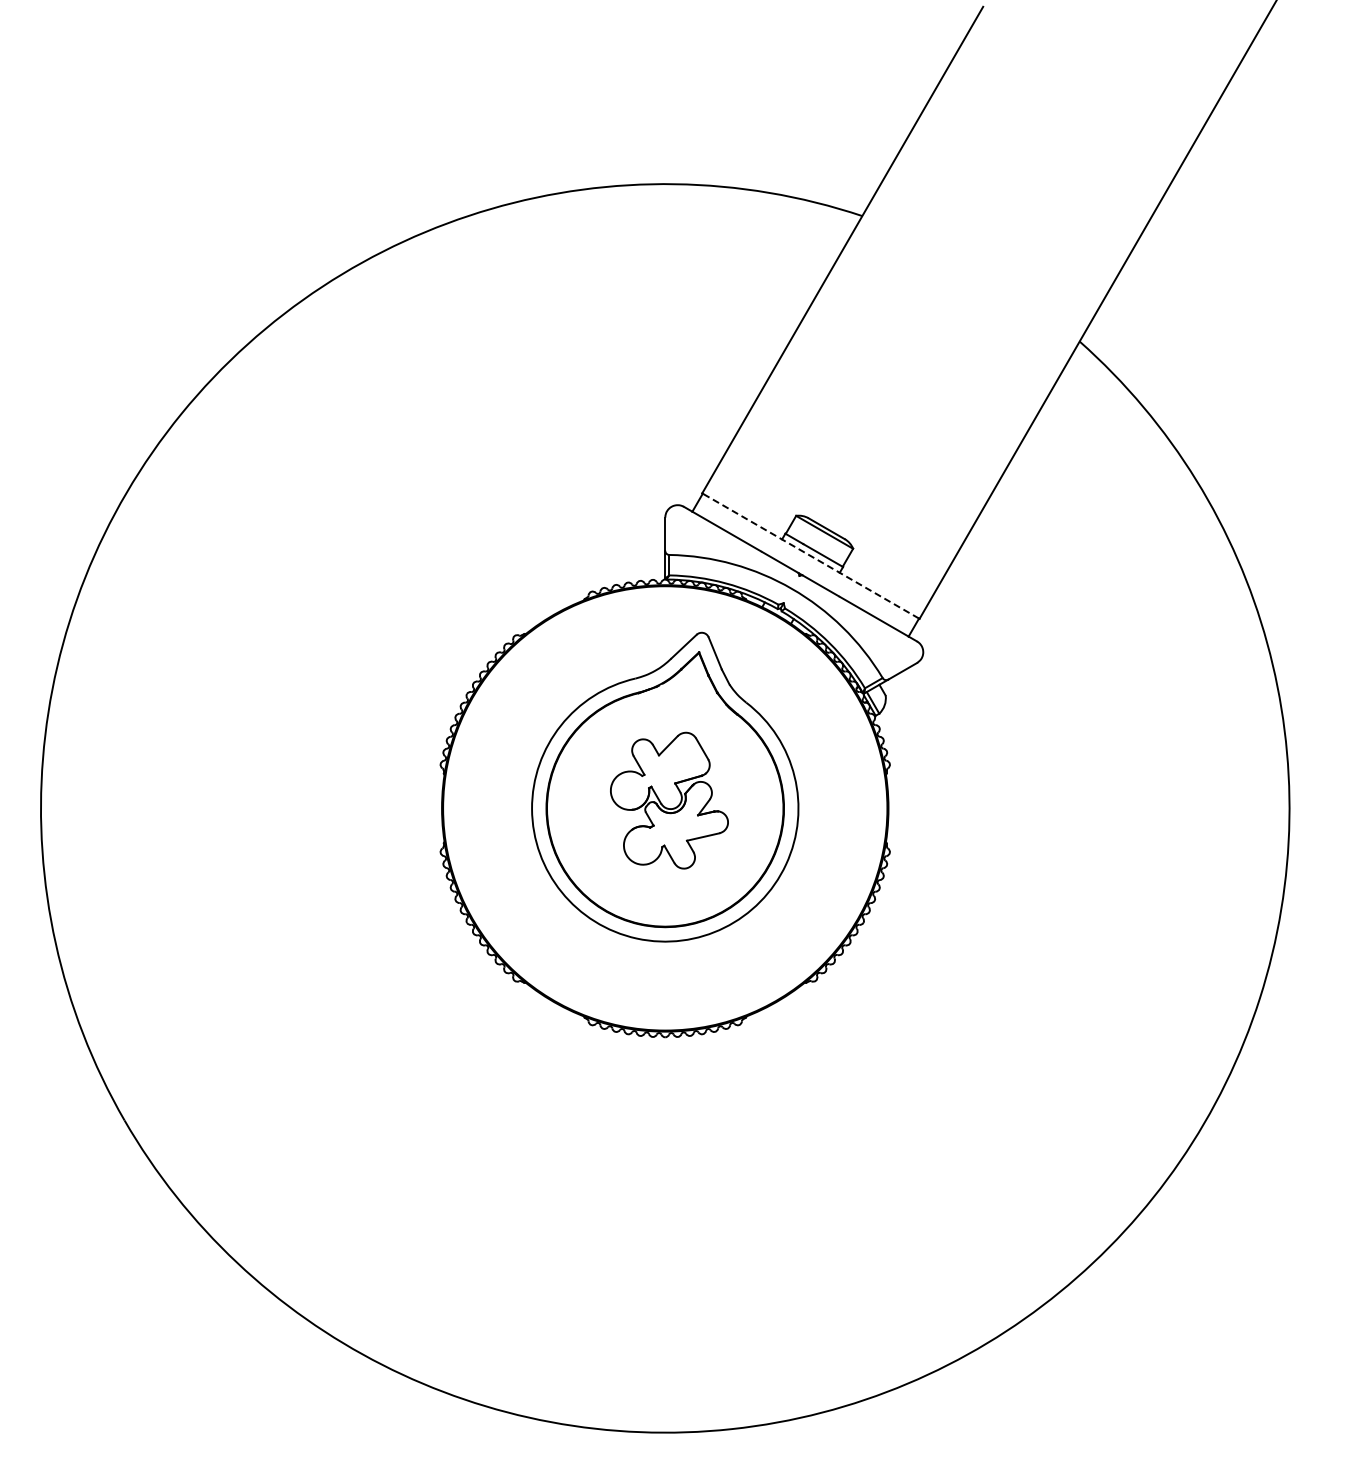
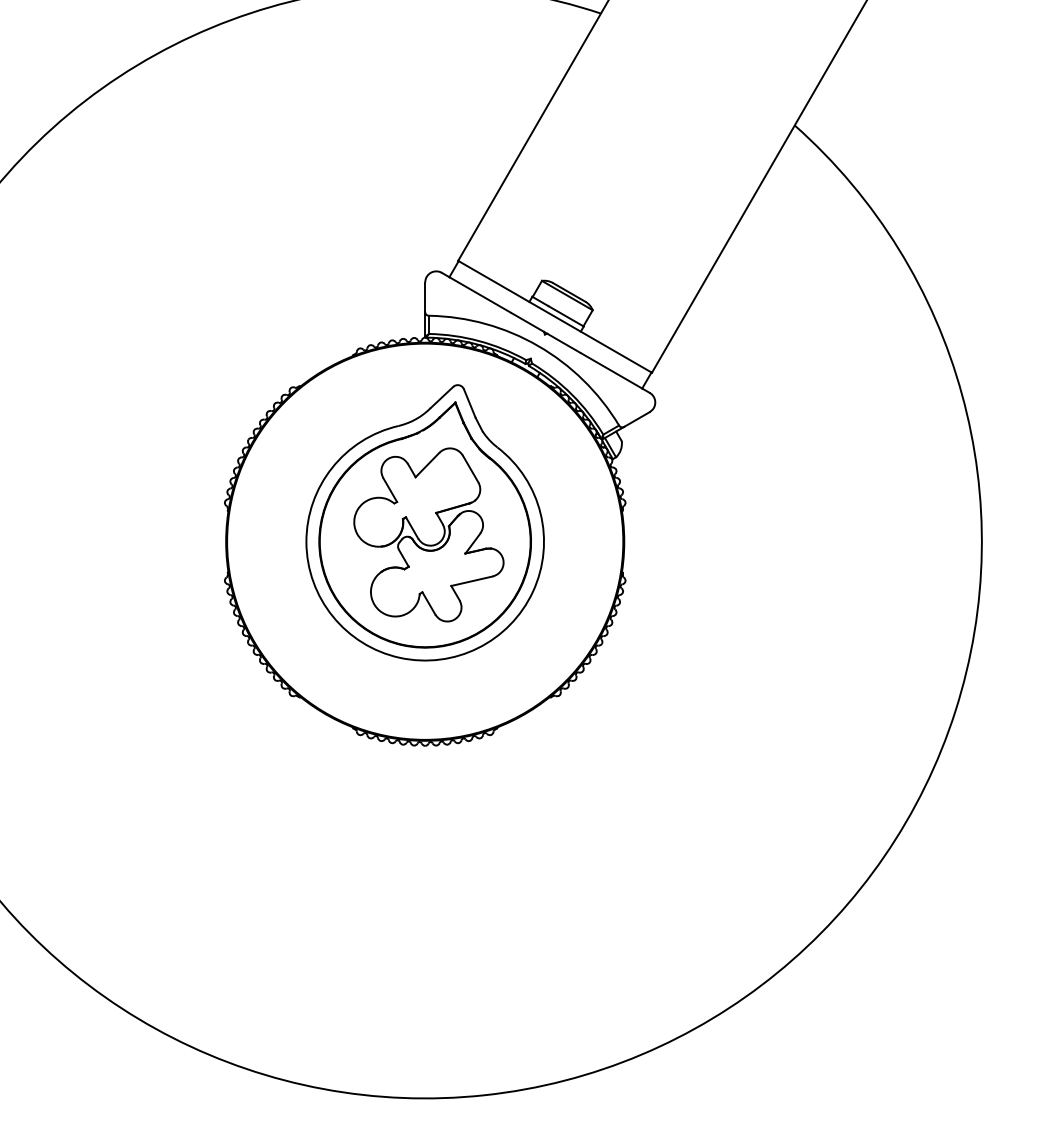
line: (810, 556) -> (554, 317), dashed -> solid
part: (669, 800) -> (428, 534), size x1.43

